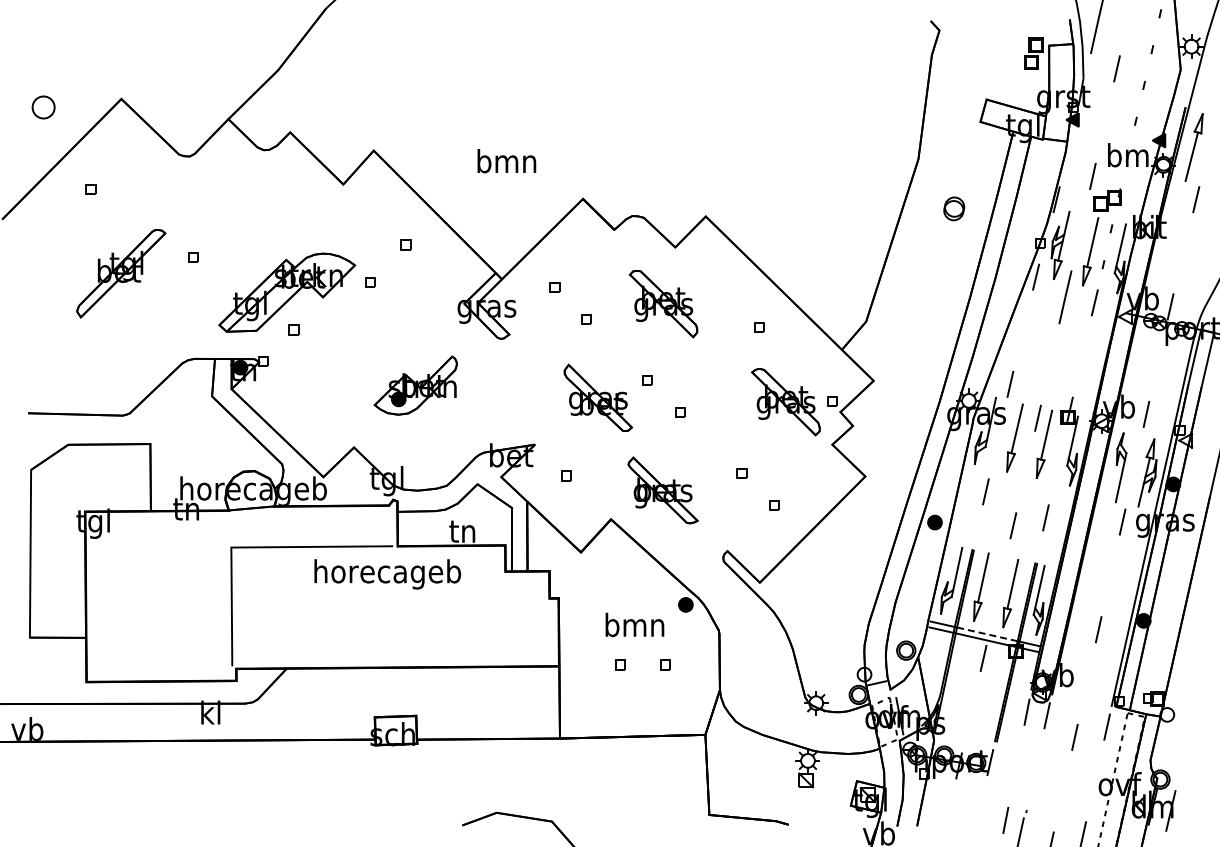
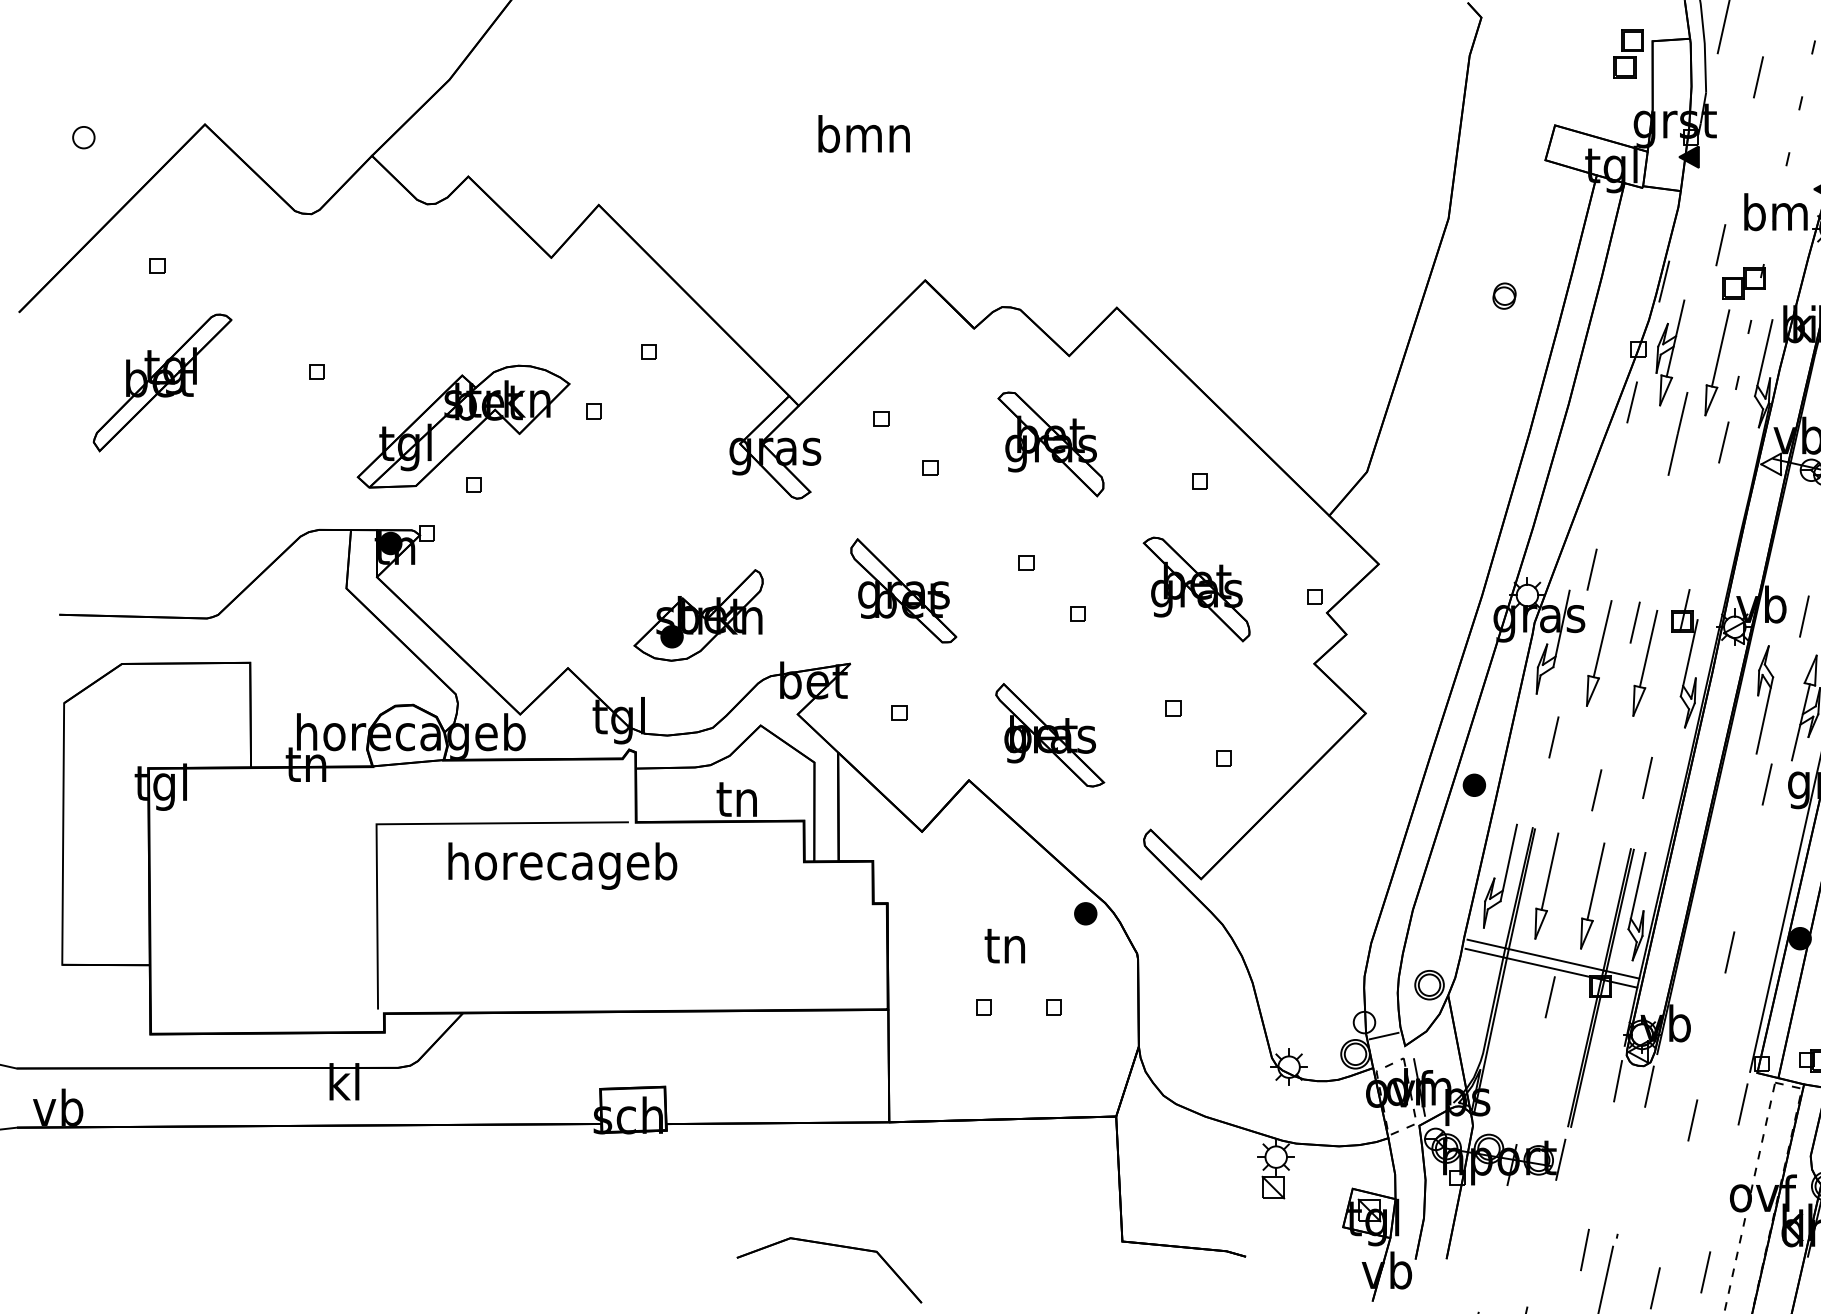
part: (43, 107) -> (83, 137), size x0.62
text: (506, 161) -> (863, 134), moved
part: (954, 209) -> (1504, 296), size x0.71
part: (121, 273) -> (163, 382), moved
part: (415, 385) -> (698, 615), moved
part: (597, 397) -> (902, 590), moved
part: (785, 402) -> (1195, 590), moved
text: (387, 574) -> (562, 866), moved
text: (634, 624) -> (1005, 944), bmn -> tn
line: (986, 634) -> (1554, 959), dashed -> solid

